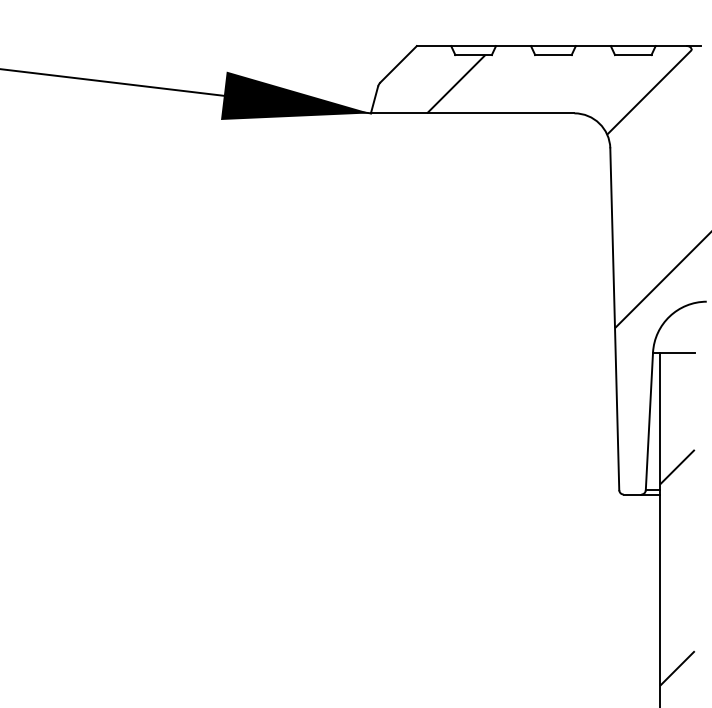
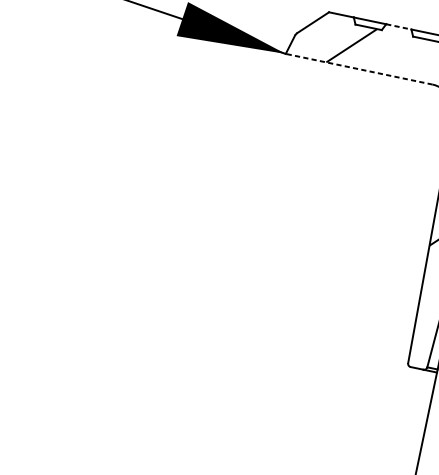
line: (514, 46) -> (399, 27), solid -> dashed
line: (472, 113) -> (359, 69), solid -> dashed

